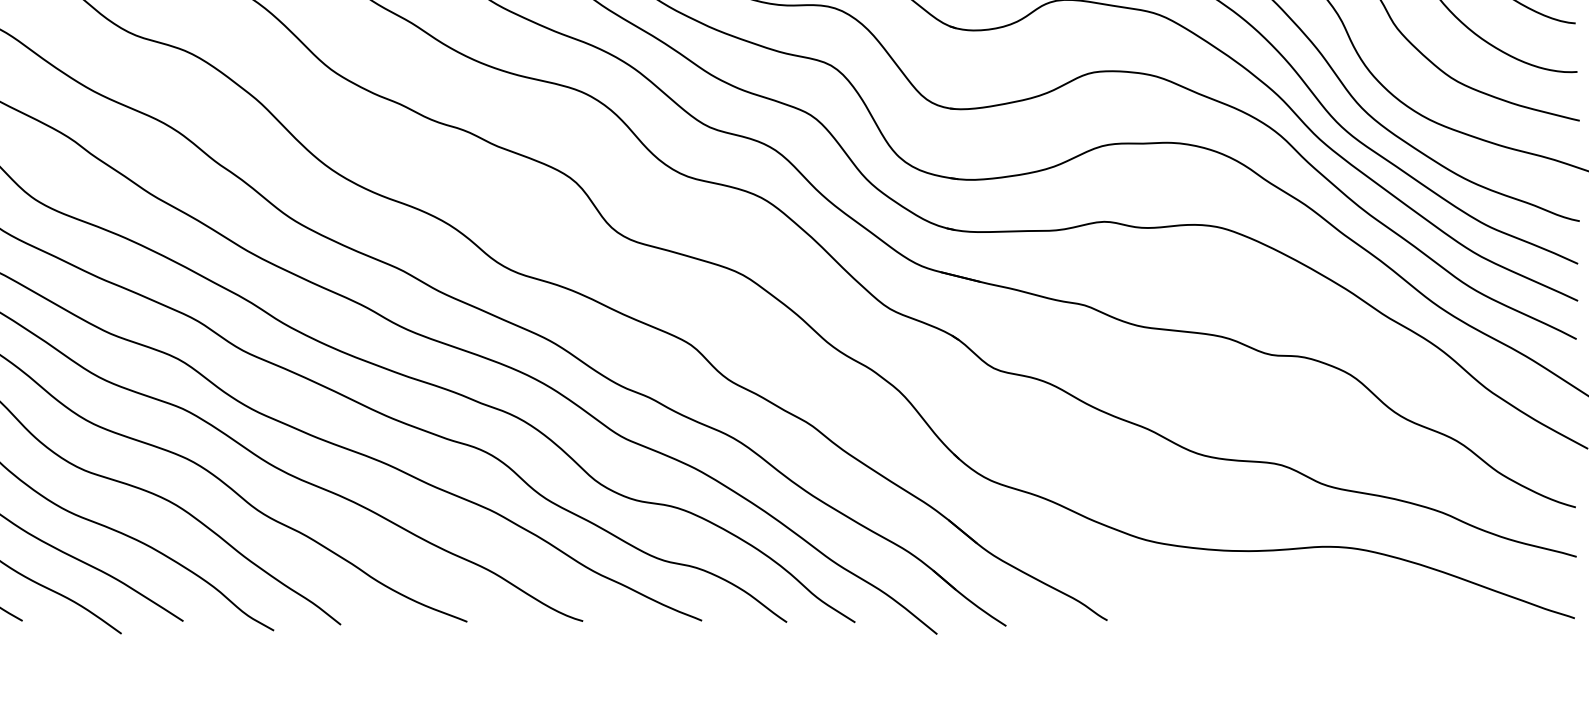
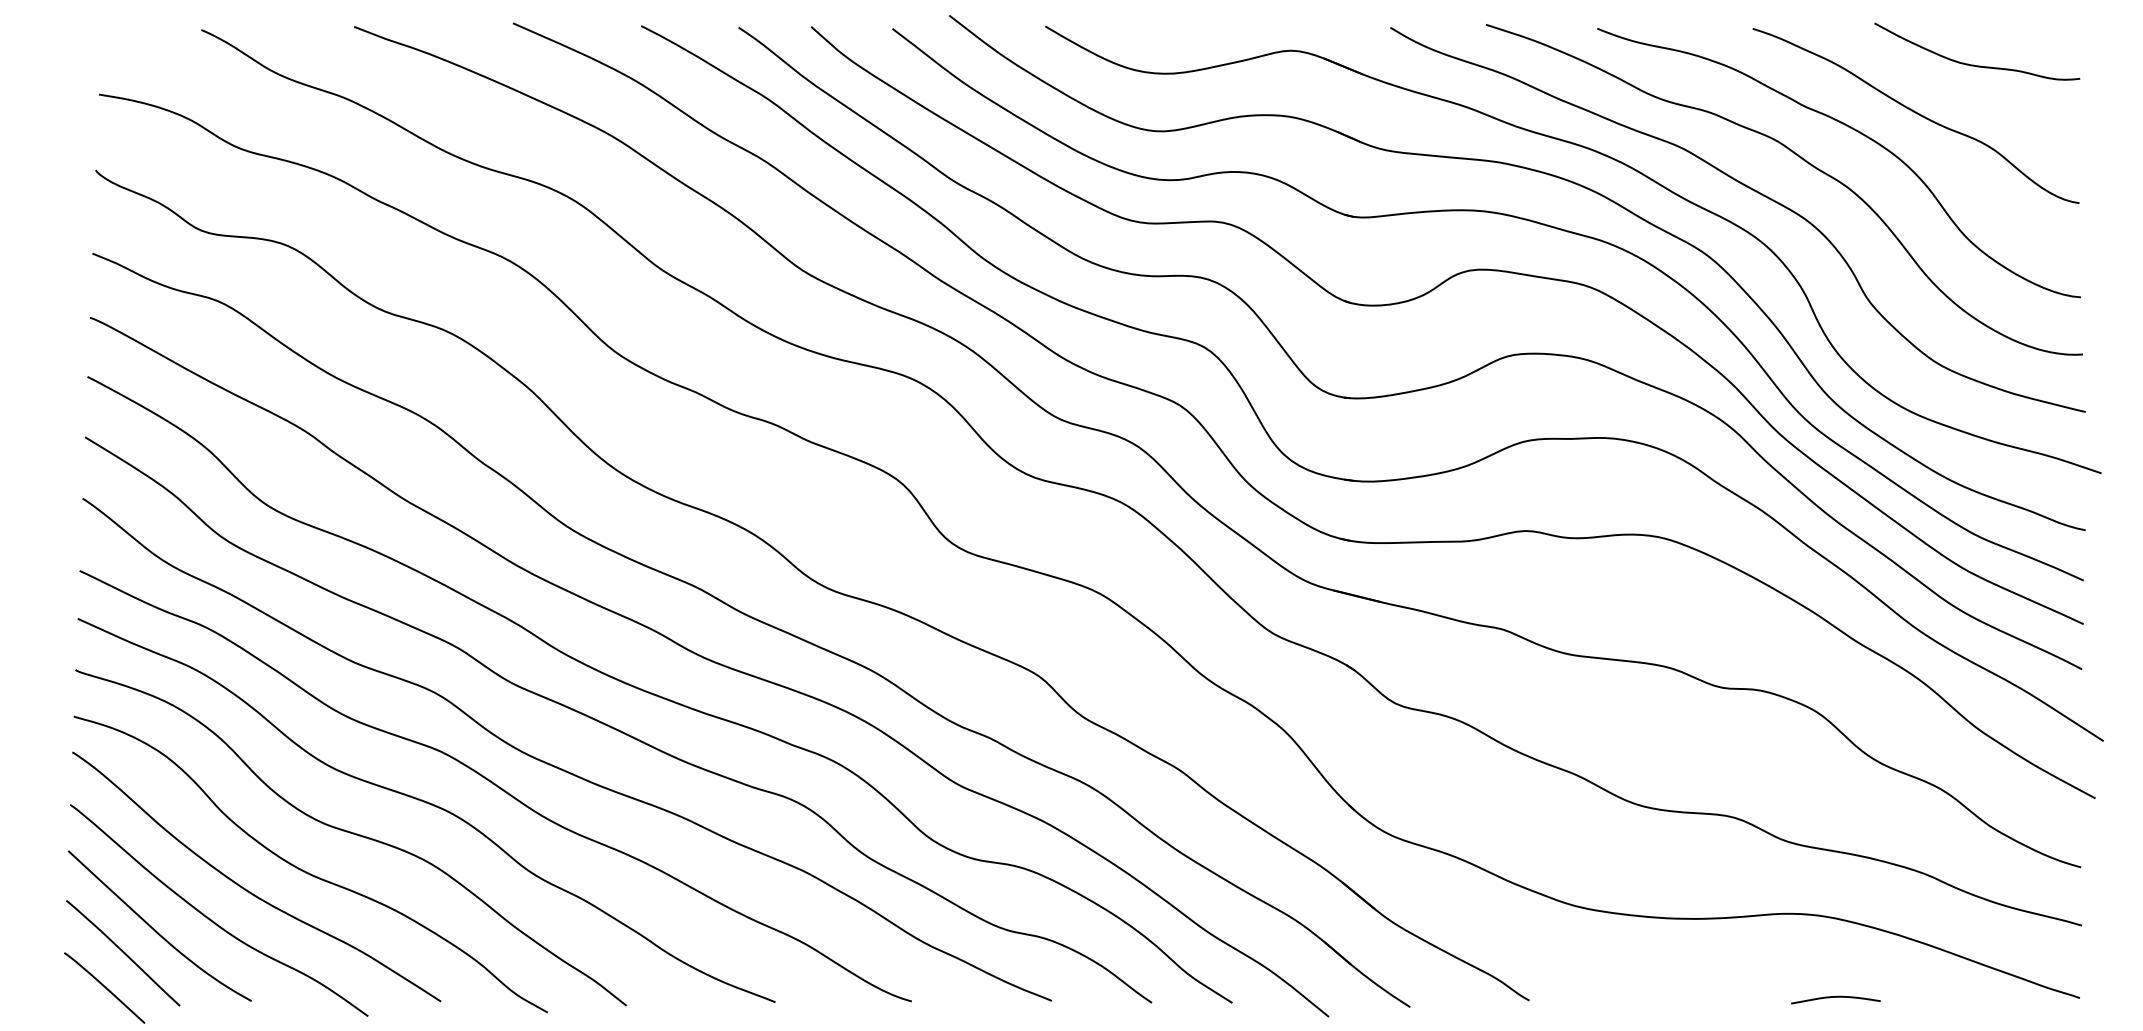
curve: (1367, 617) -> (1835, 997), added

